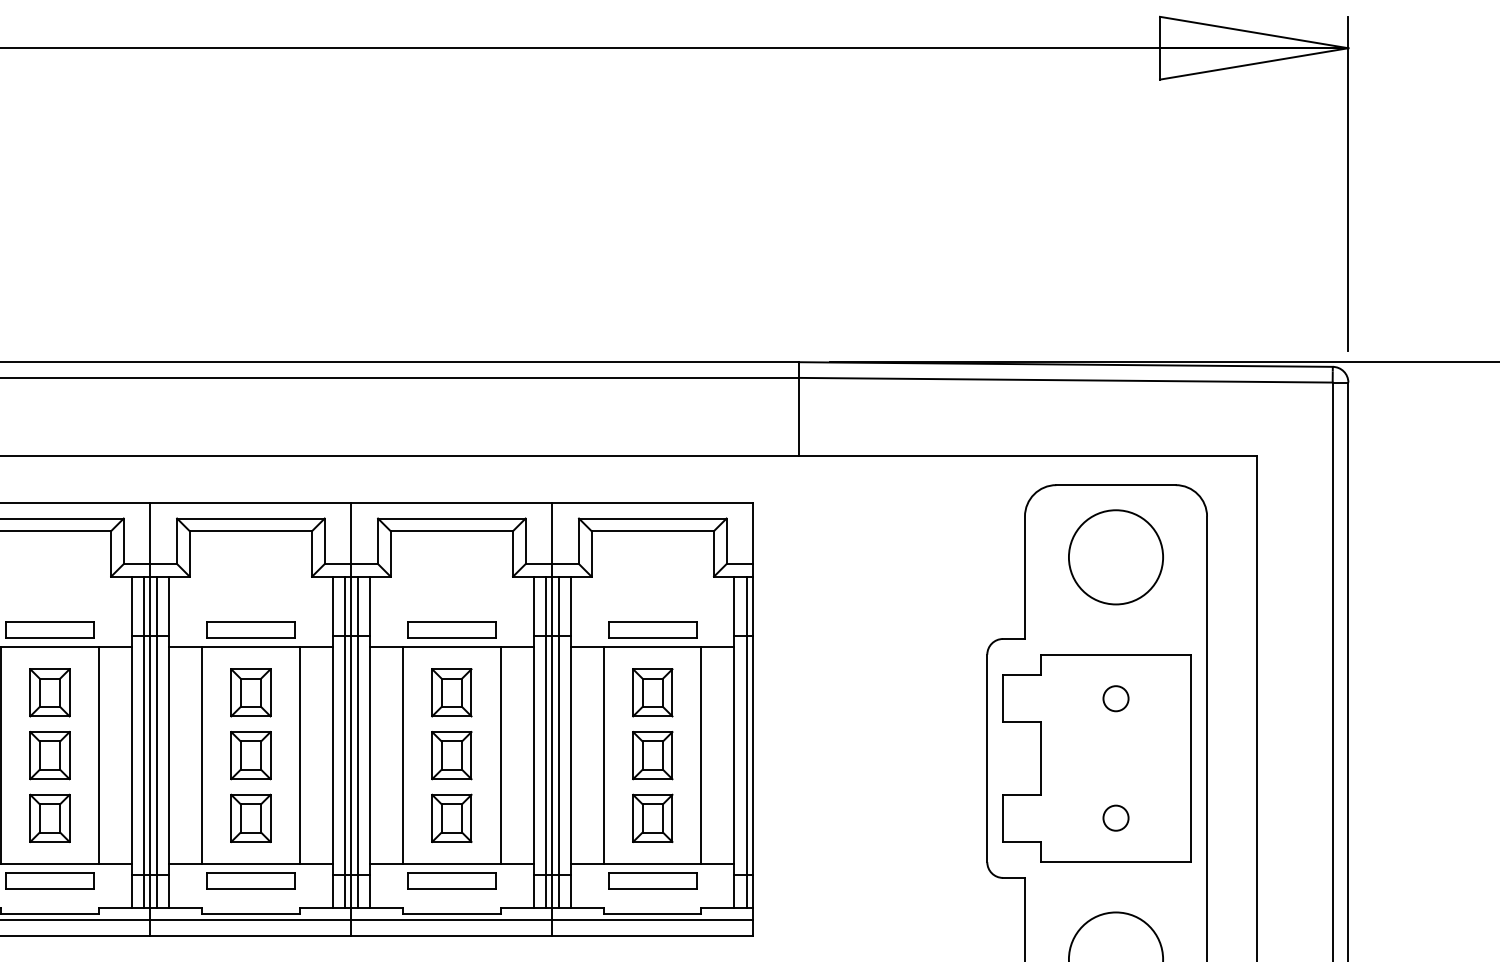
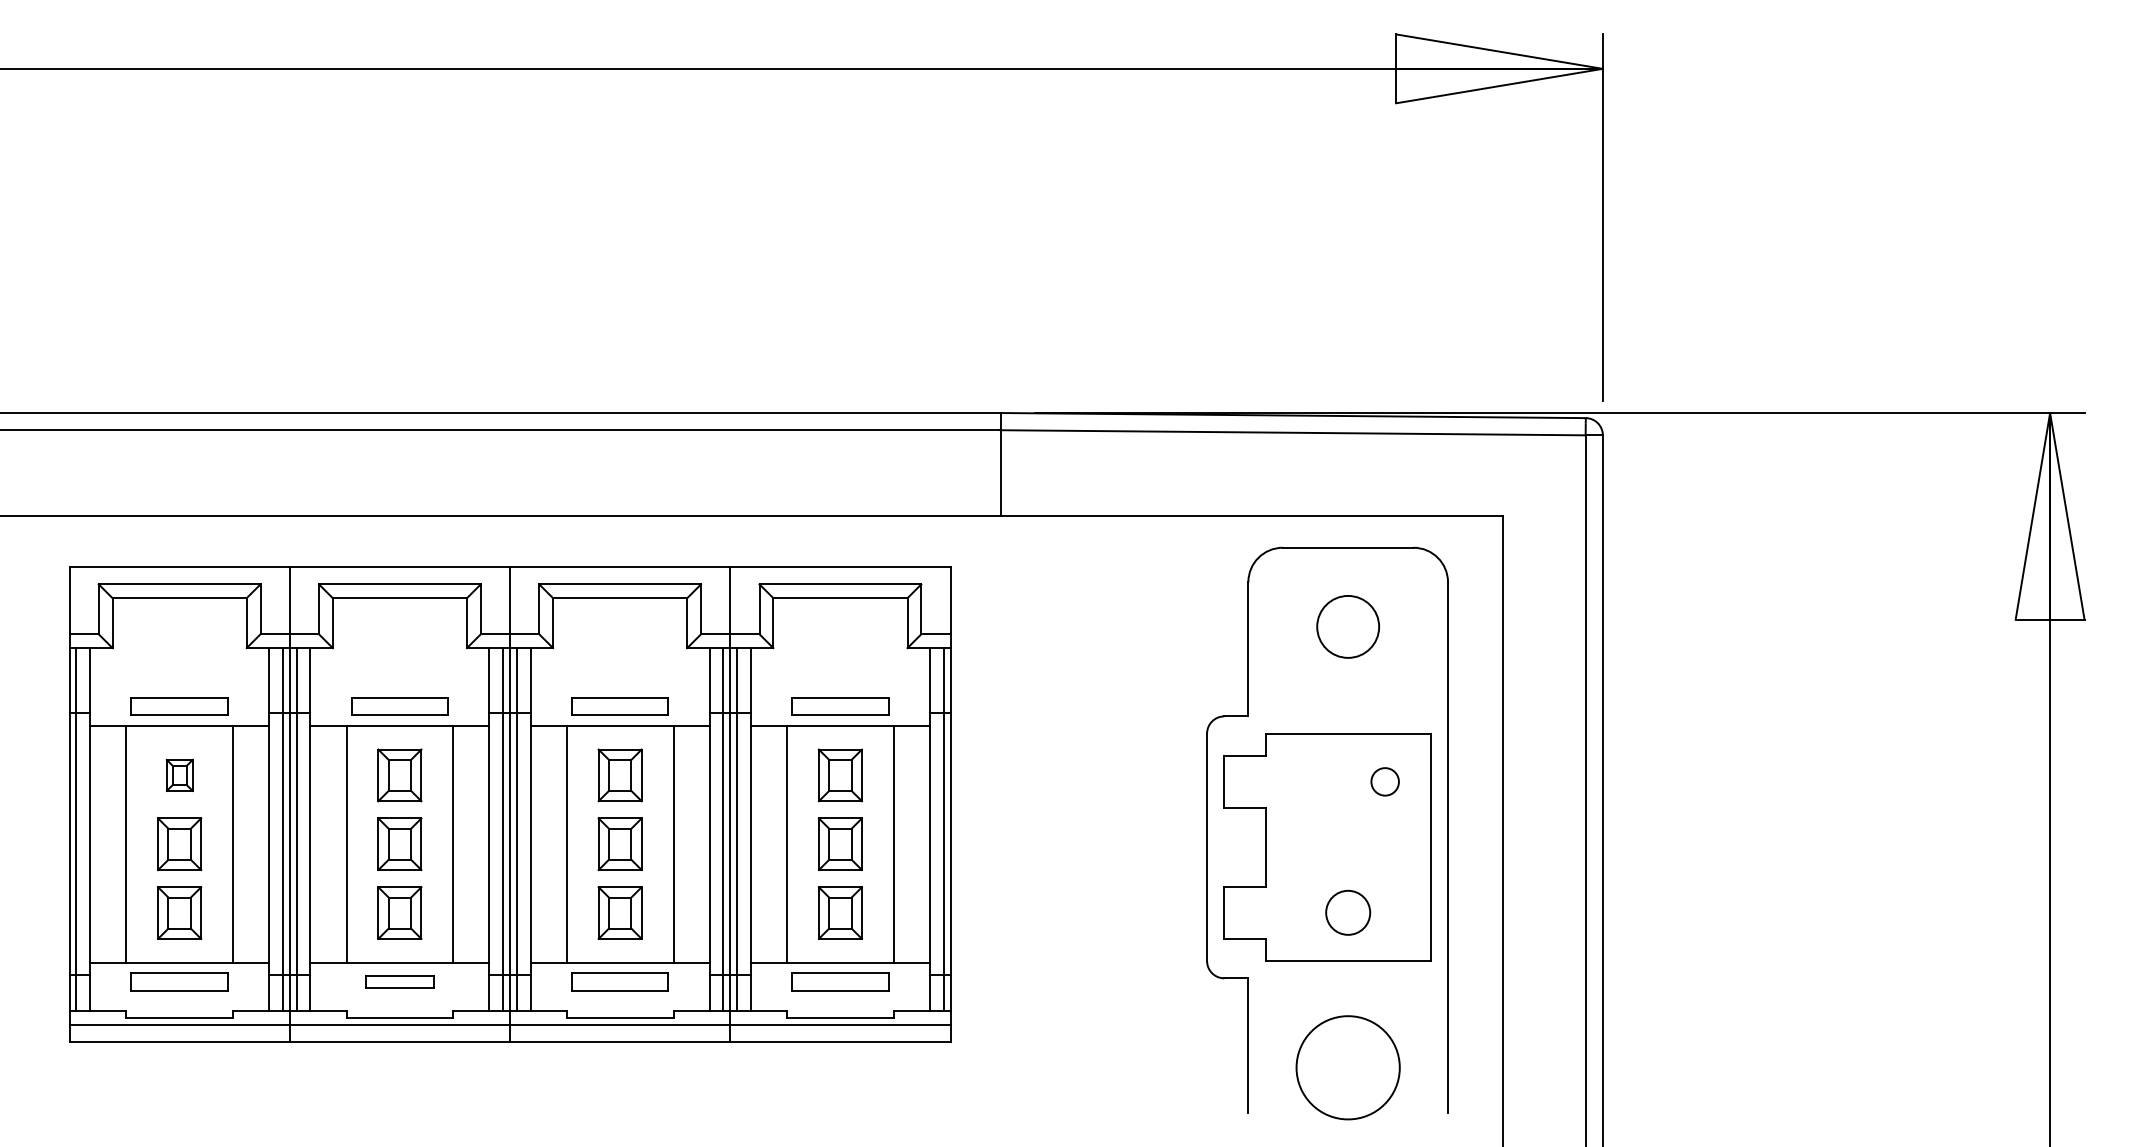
circle: (1115, 556) -> (1347, 626), size x0.6
part: (49, 692) -> (179, 775), size x0.6
circle: (1115, 698) -> (1384, 781), moved
circle: (1115, 817) -> (1347, 912), size x1.6
part: (250, 880) -> (399, 981), size x0.7

